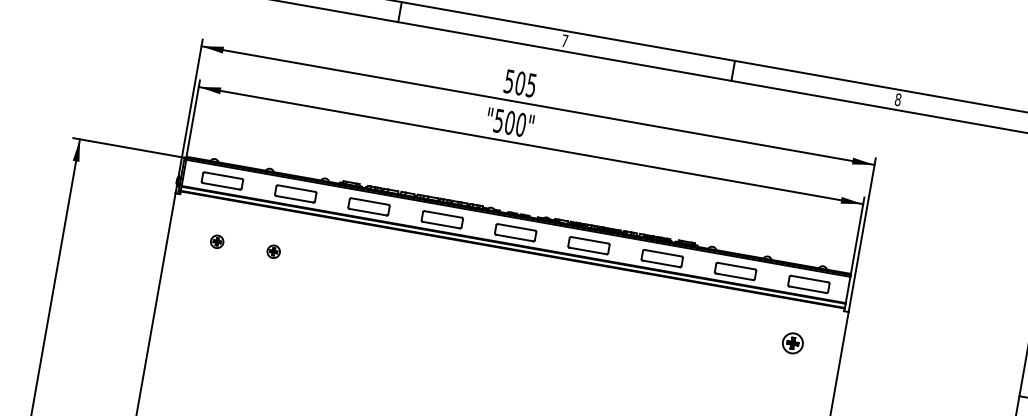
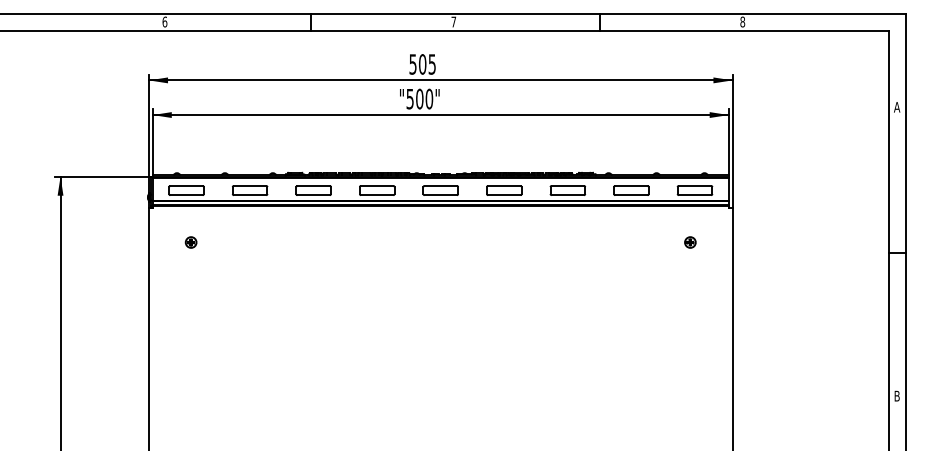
part: (272, 251) -> (239, 242), removed
part: (793, 343) -> (690, 242), size x0.62

